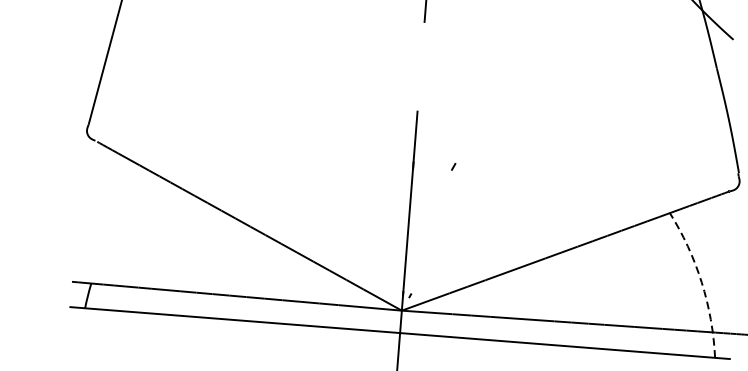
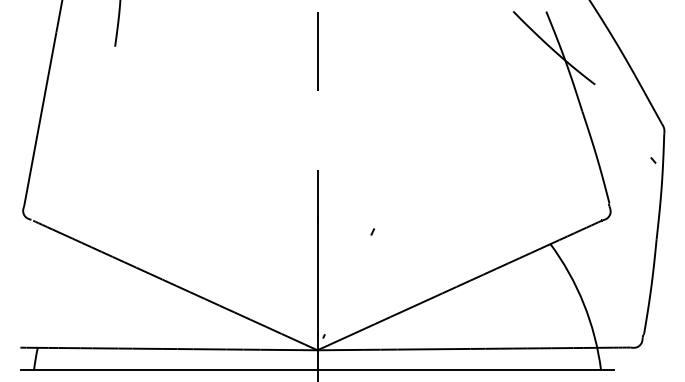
curve: (453, 166) -> (372, 231), moved
arc: (701, 281) -> (583, 303), dashed -> solid

